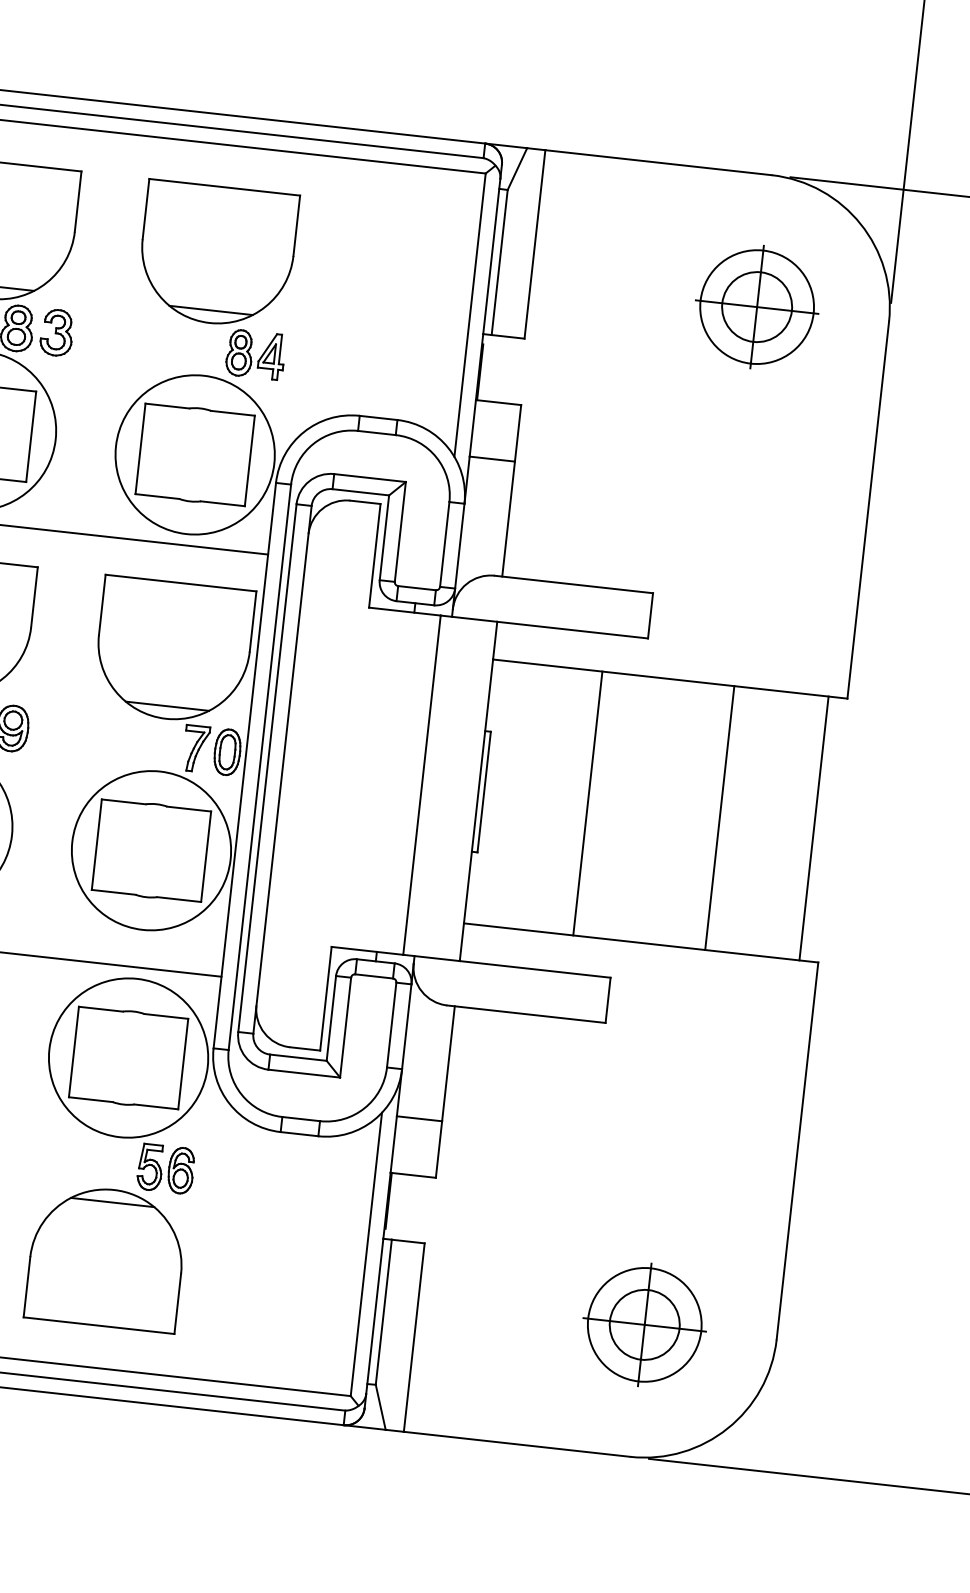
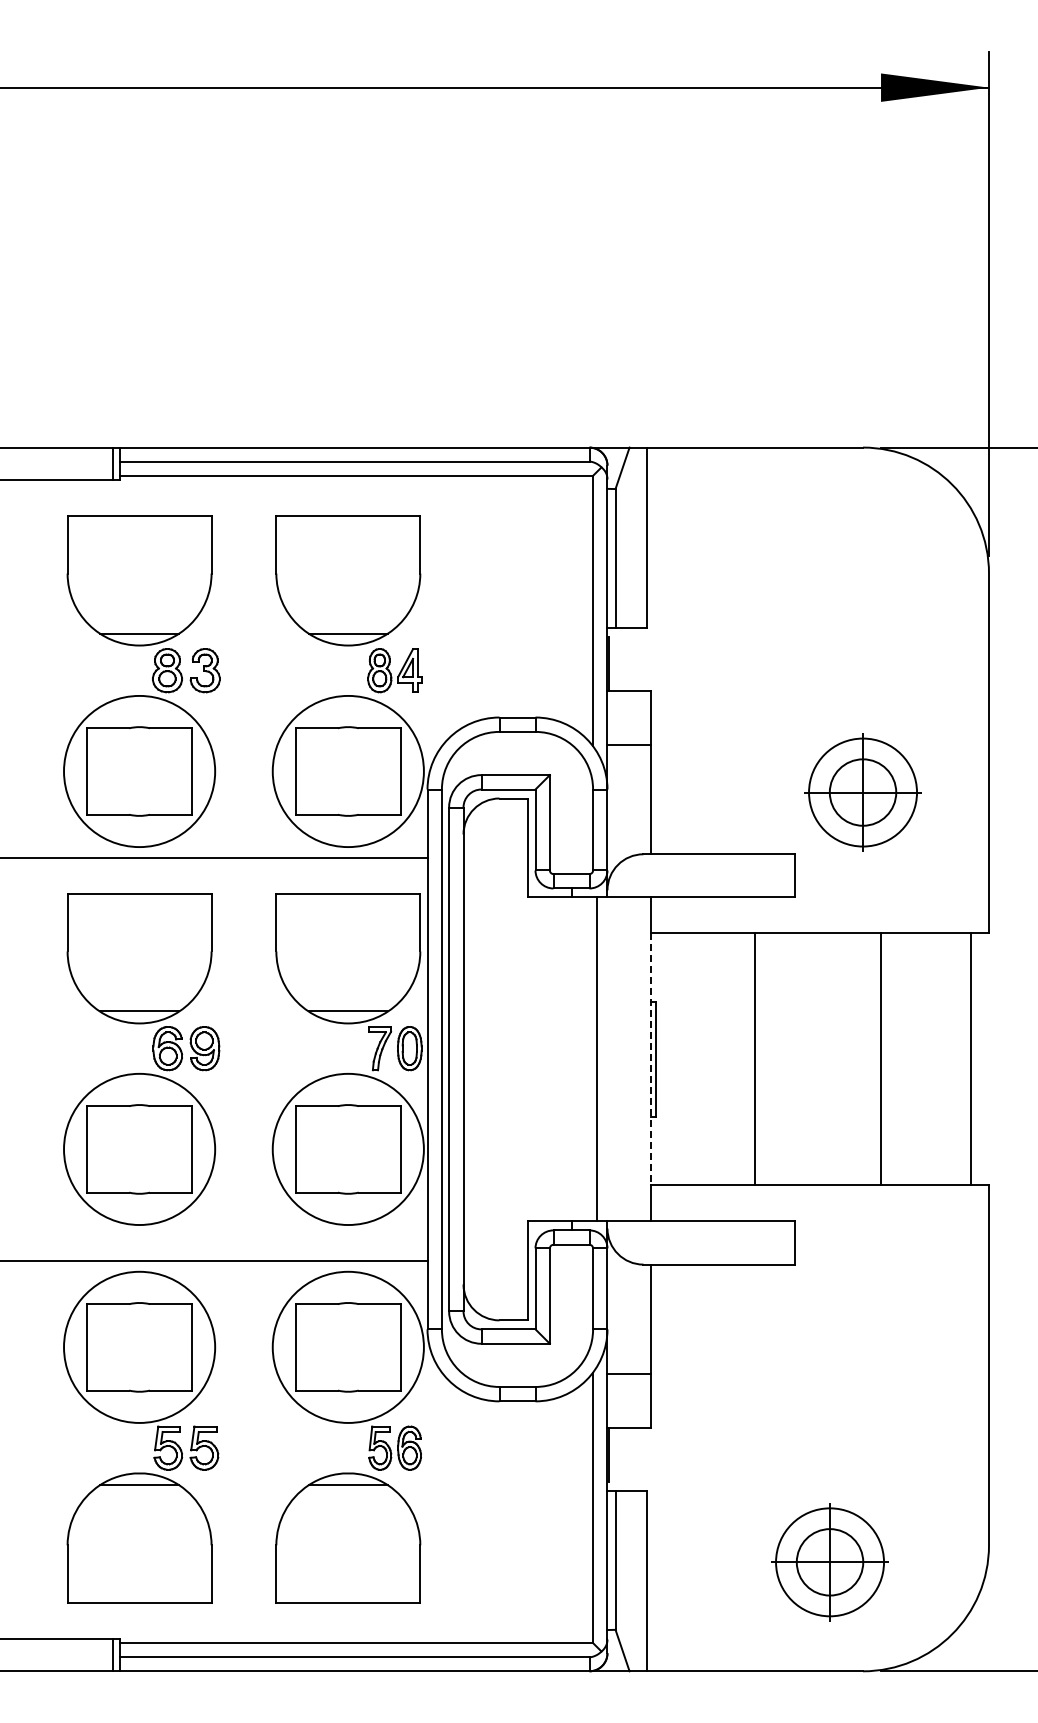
part: (756, 306) -> (862, 792), moved
line: (478, 791) -> (650, 1059), solid -> dashed
part: (644, 1325) -> (829, 1562), moved

